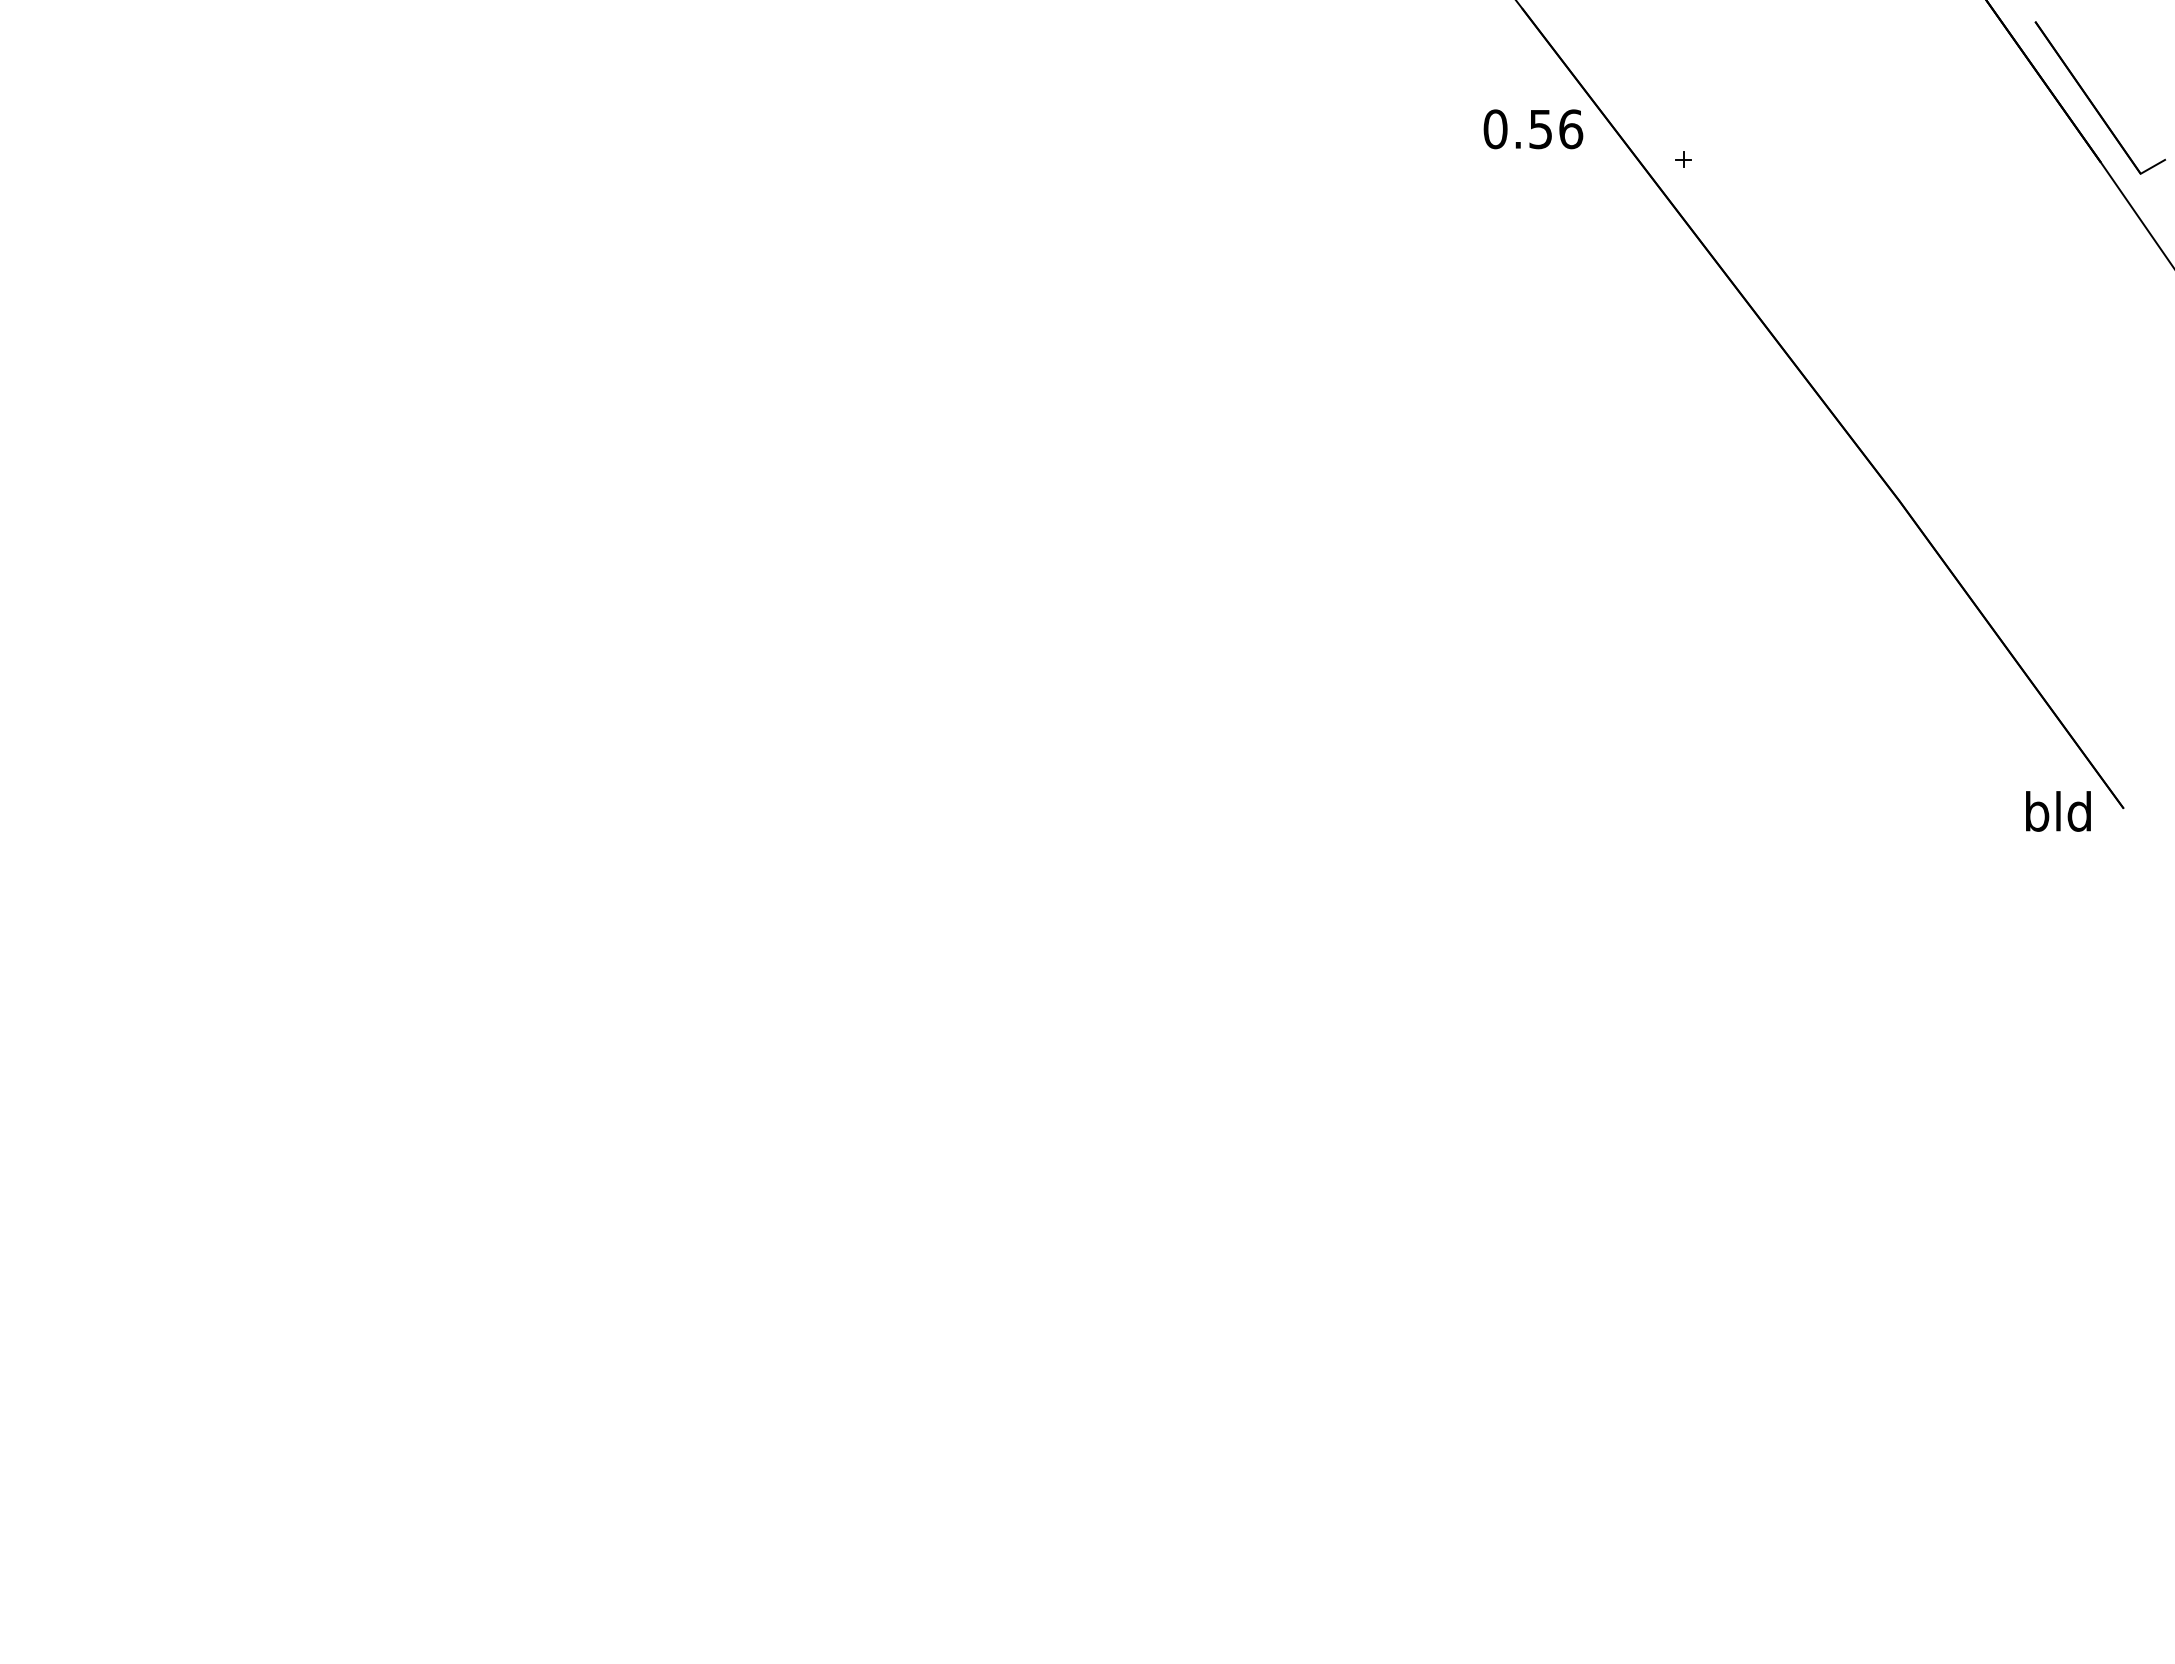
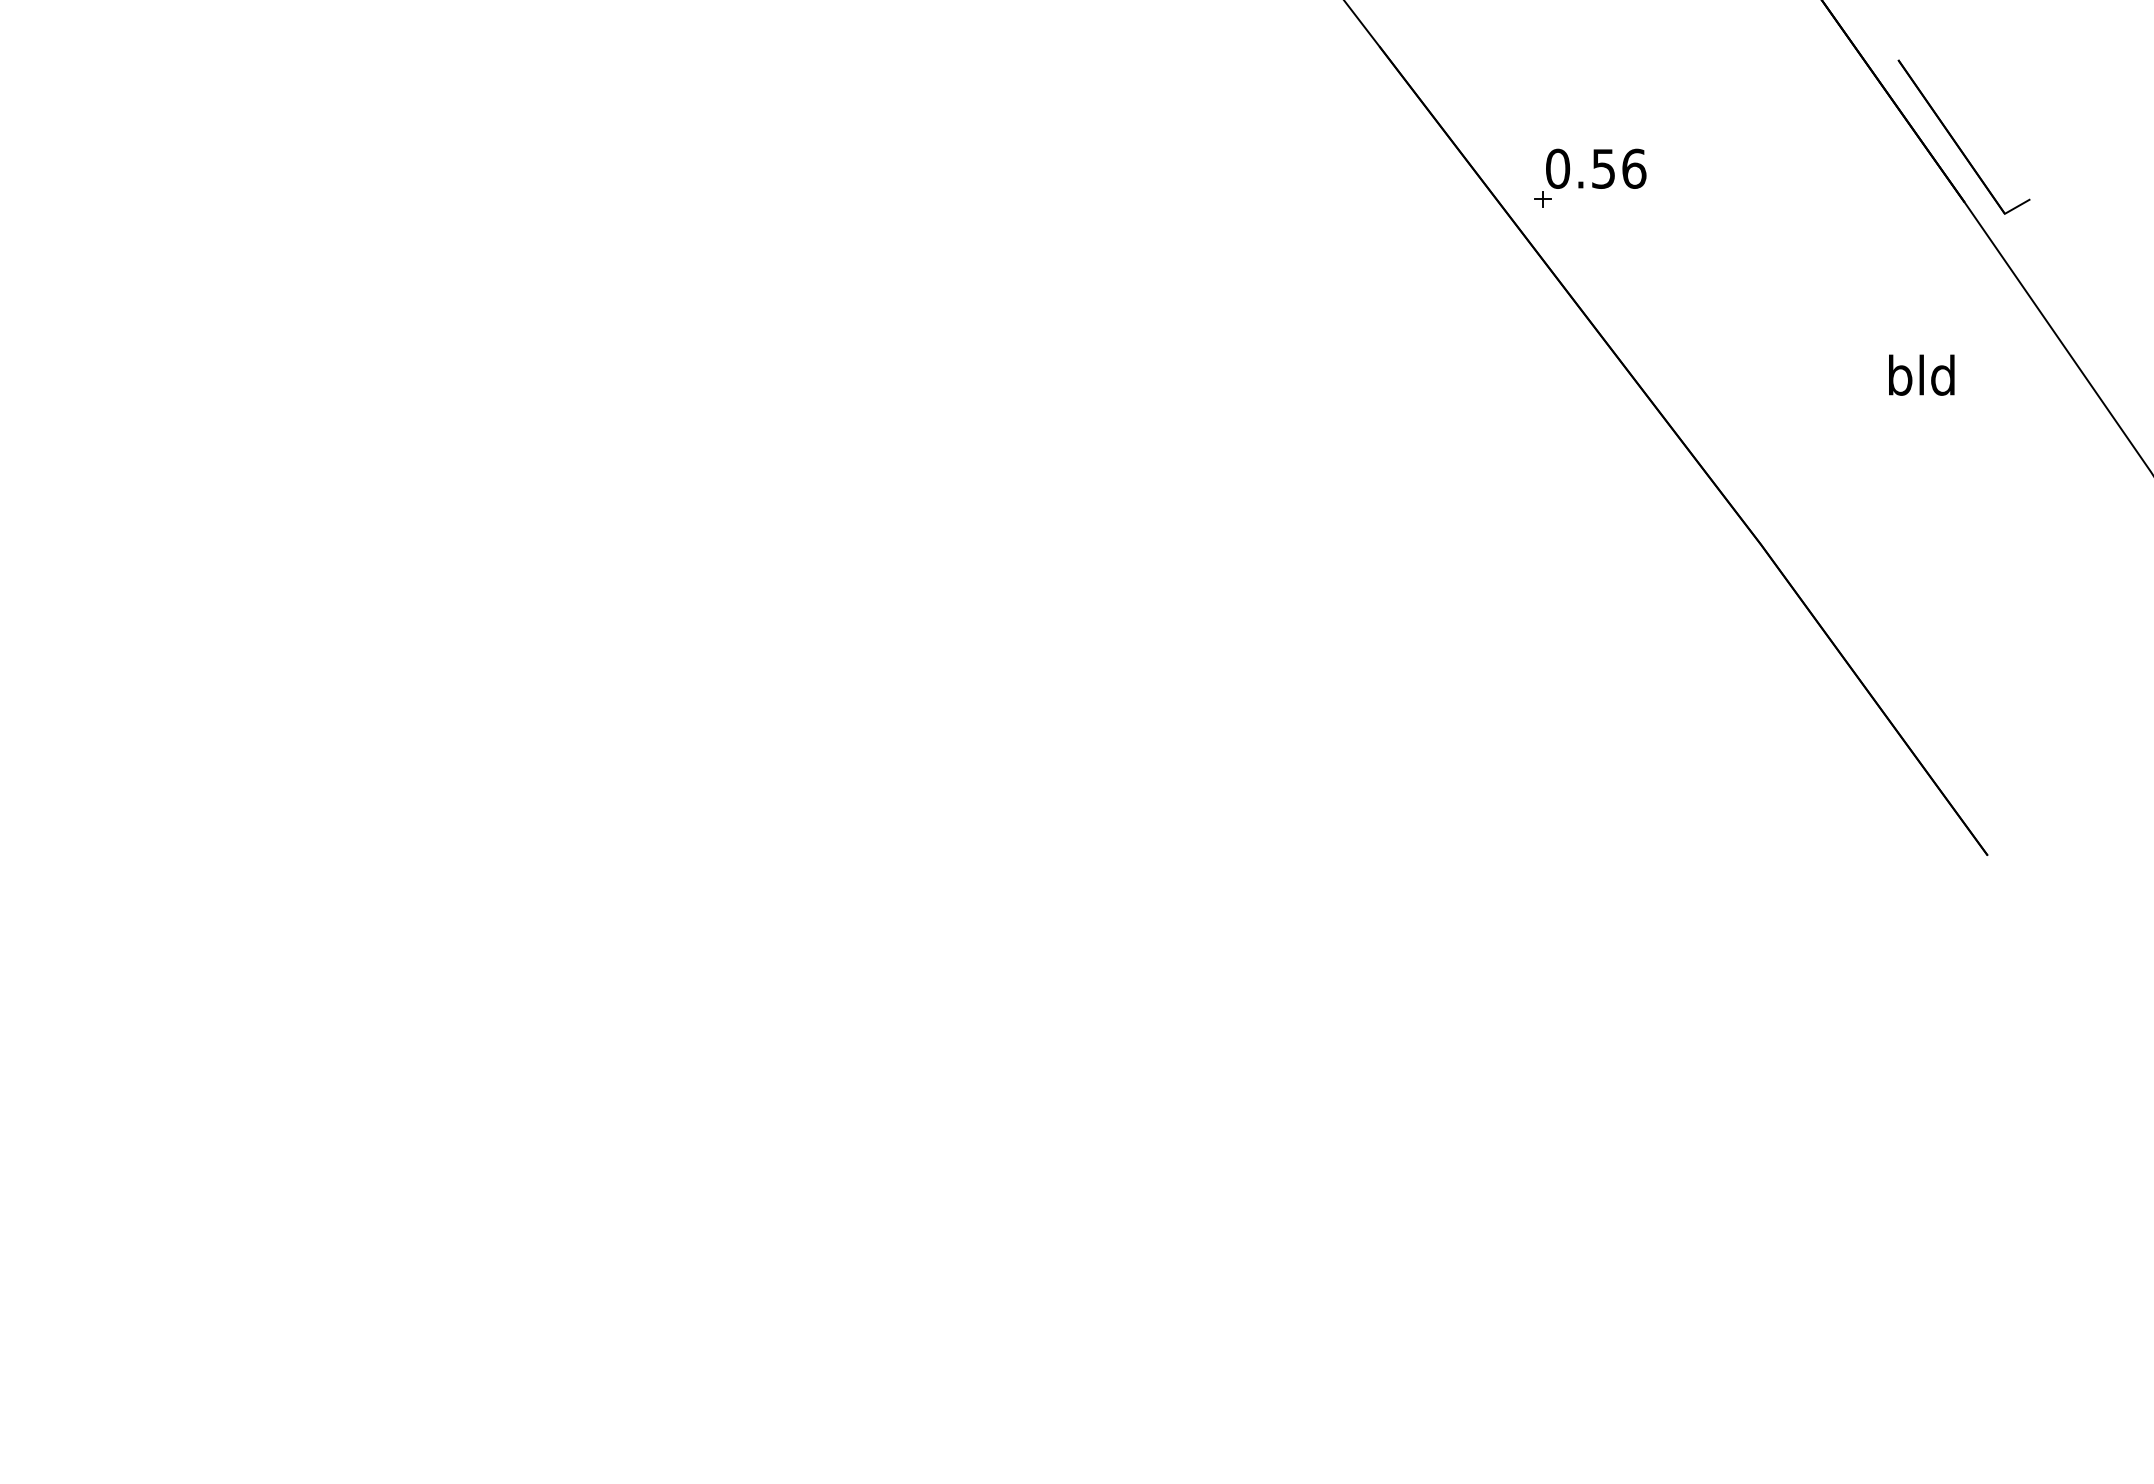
text: (1533, 129) -> (1596, 169), moved
text: (2058, 811) -> (1921, 375), moved

